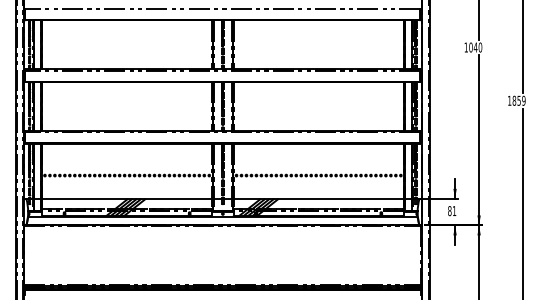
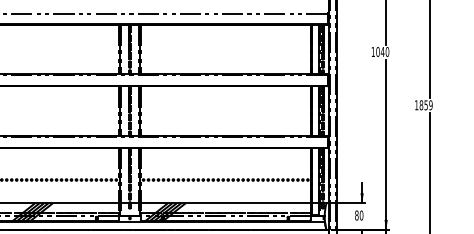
text: (454, 211) -> (361, 215), 81 -> 80

